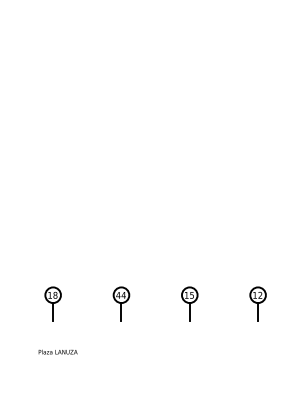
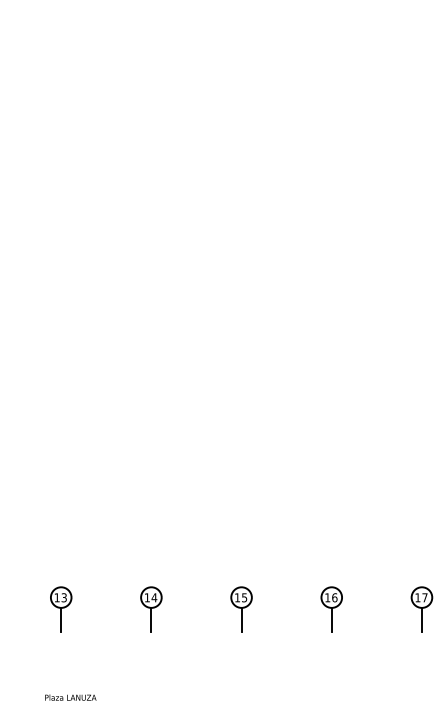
text: (54, 295) -> (63, 597), 18 -> 13
text: (118, 295) -> (147, 597), 44 -> 14
text: (260, 295) -> (334, 597), 12 -> 16
text: (57, 351) -> (70, 697), moved

